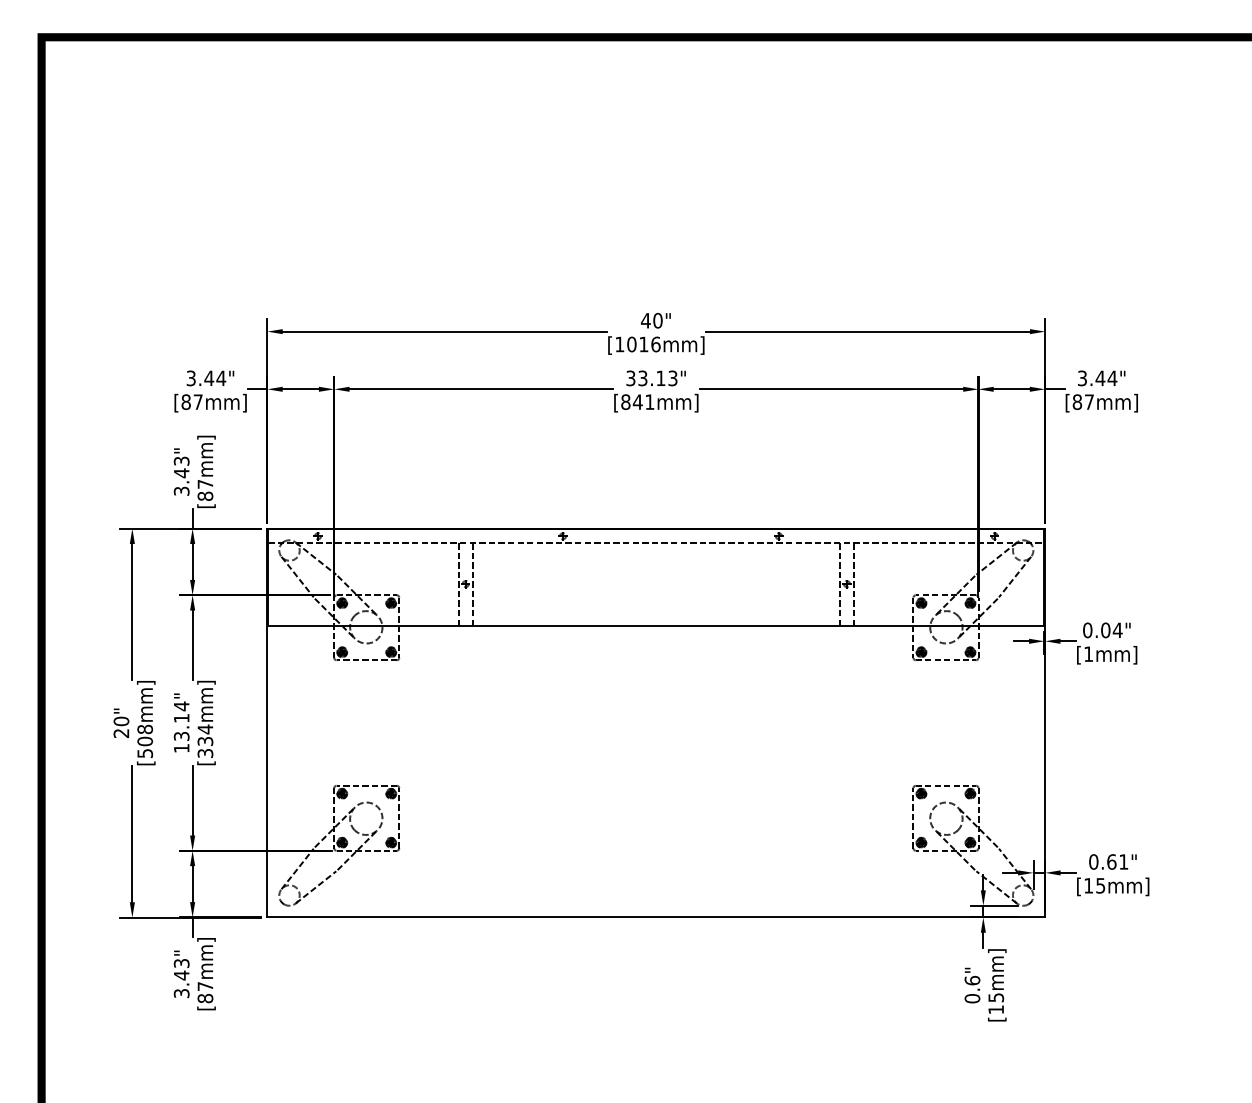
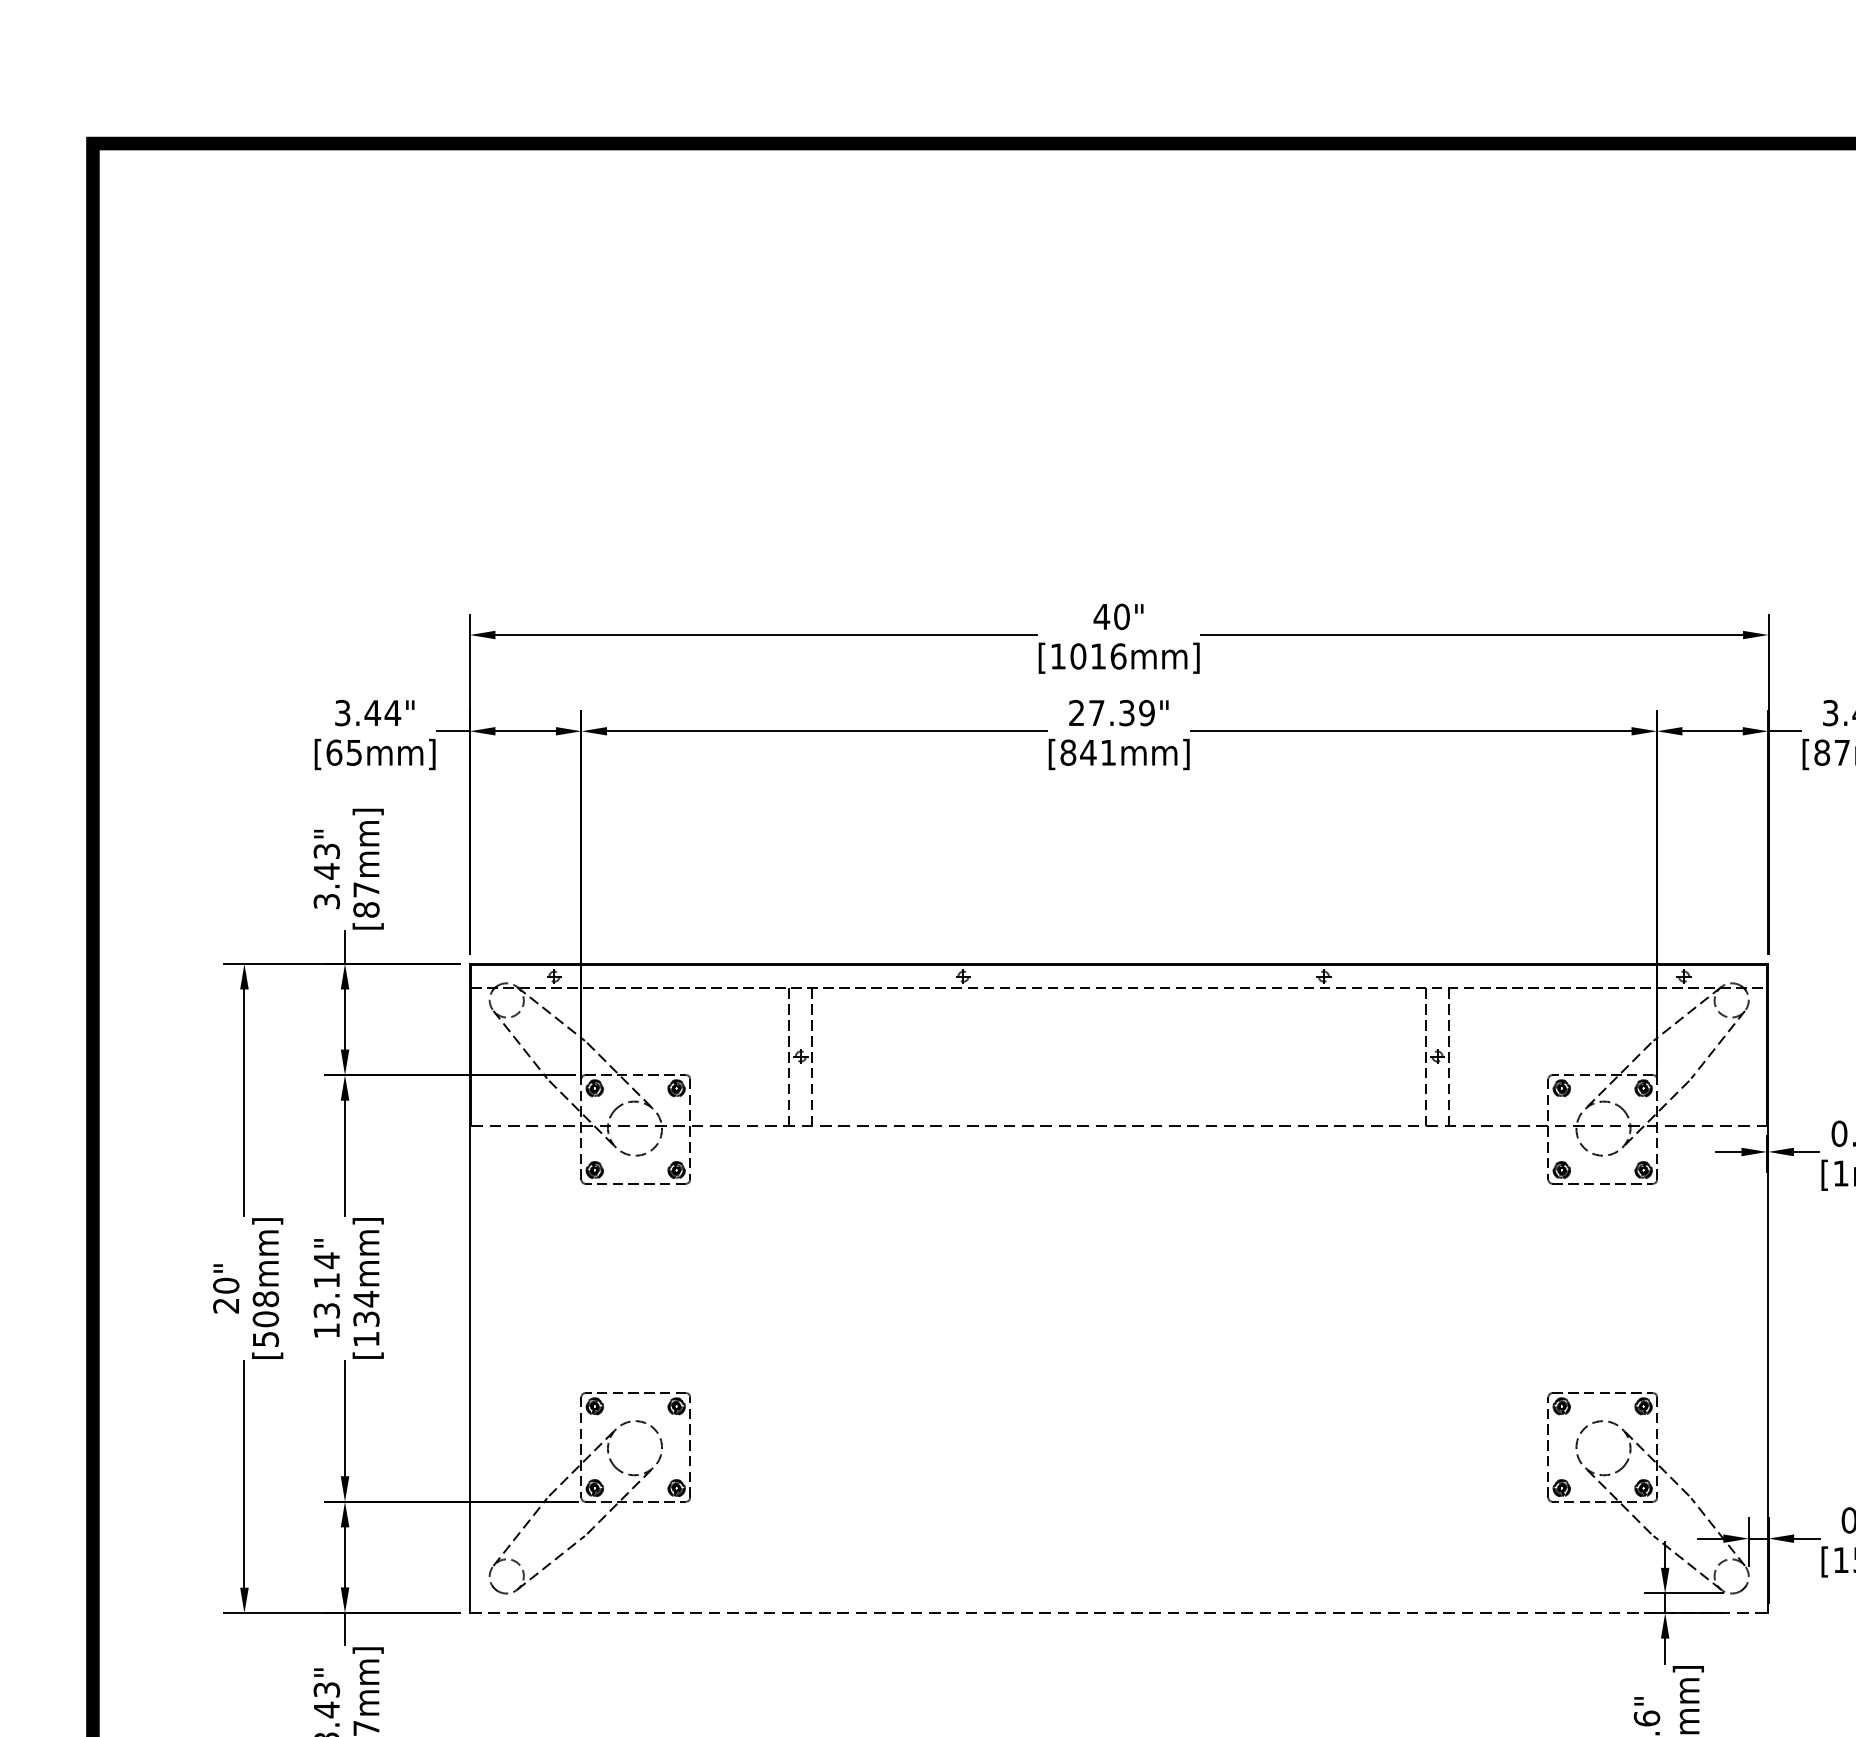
text: (651, 378) -> (1111, 713), 33.13" -> 27.39"
text: (191, 402) -> (343, 753), [87mm] -> [65mm]
line: (656, 625) -> (1119, 1125), solid -> dashed
text: (205, 753) -> (366, 1339), [334mm] -> [134mm]
line: (656, 917) -> (1119, 1613), solid -> dashed

